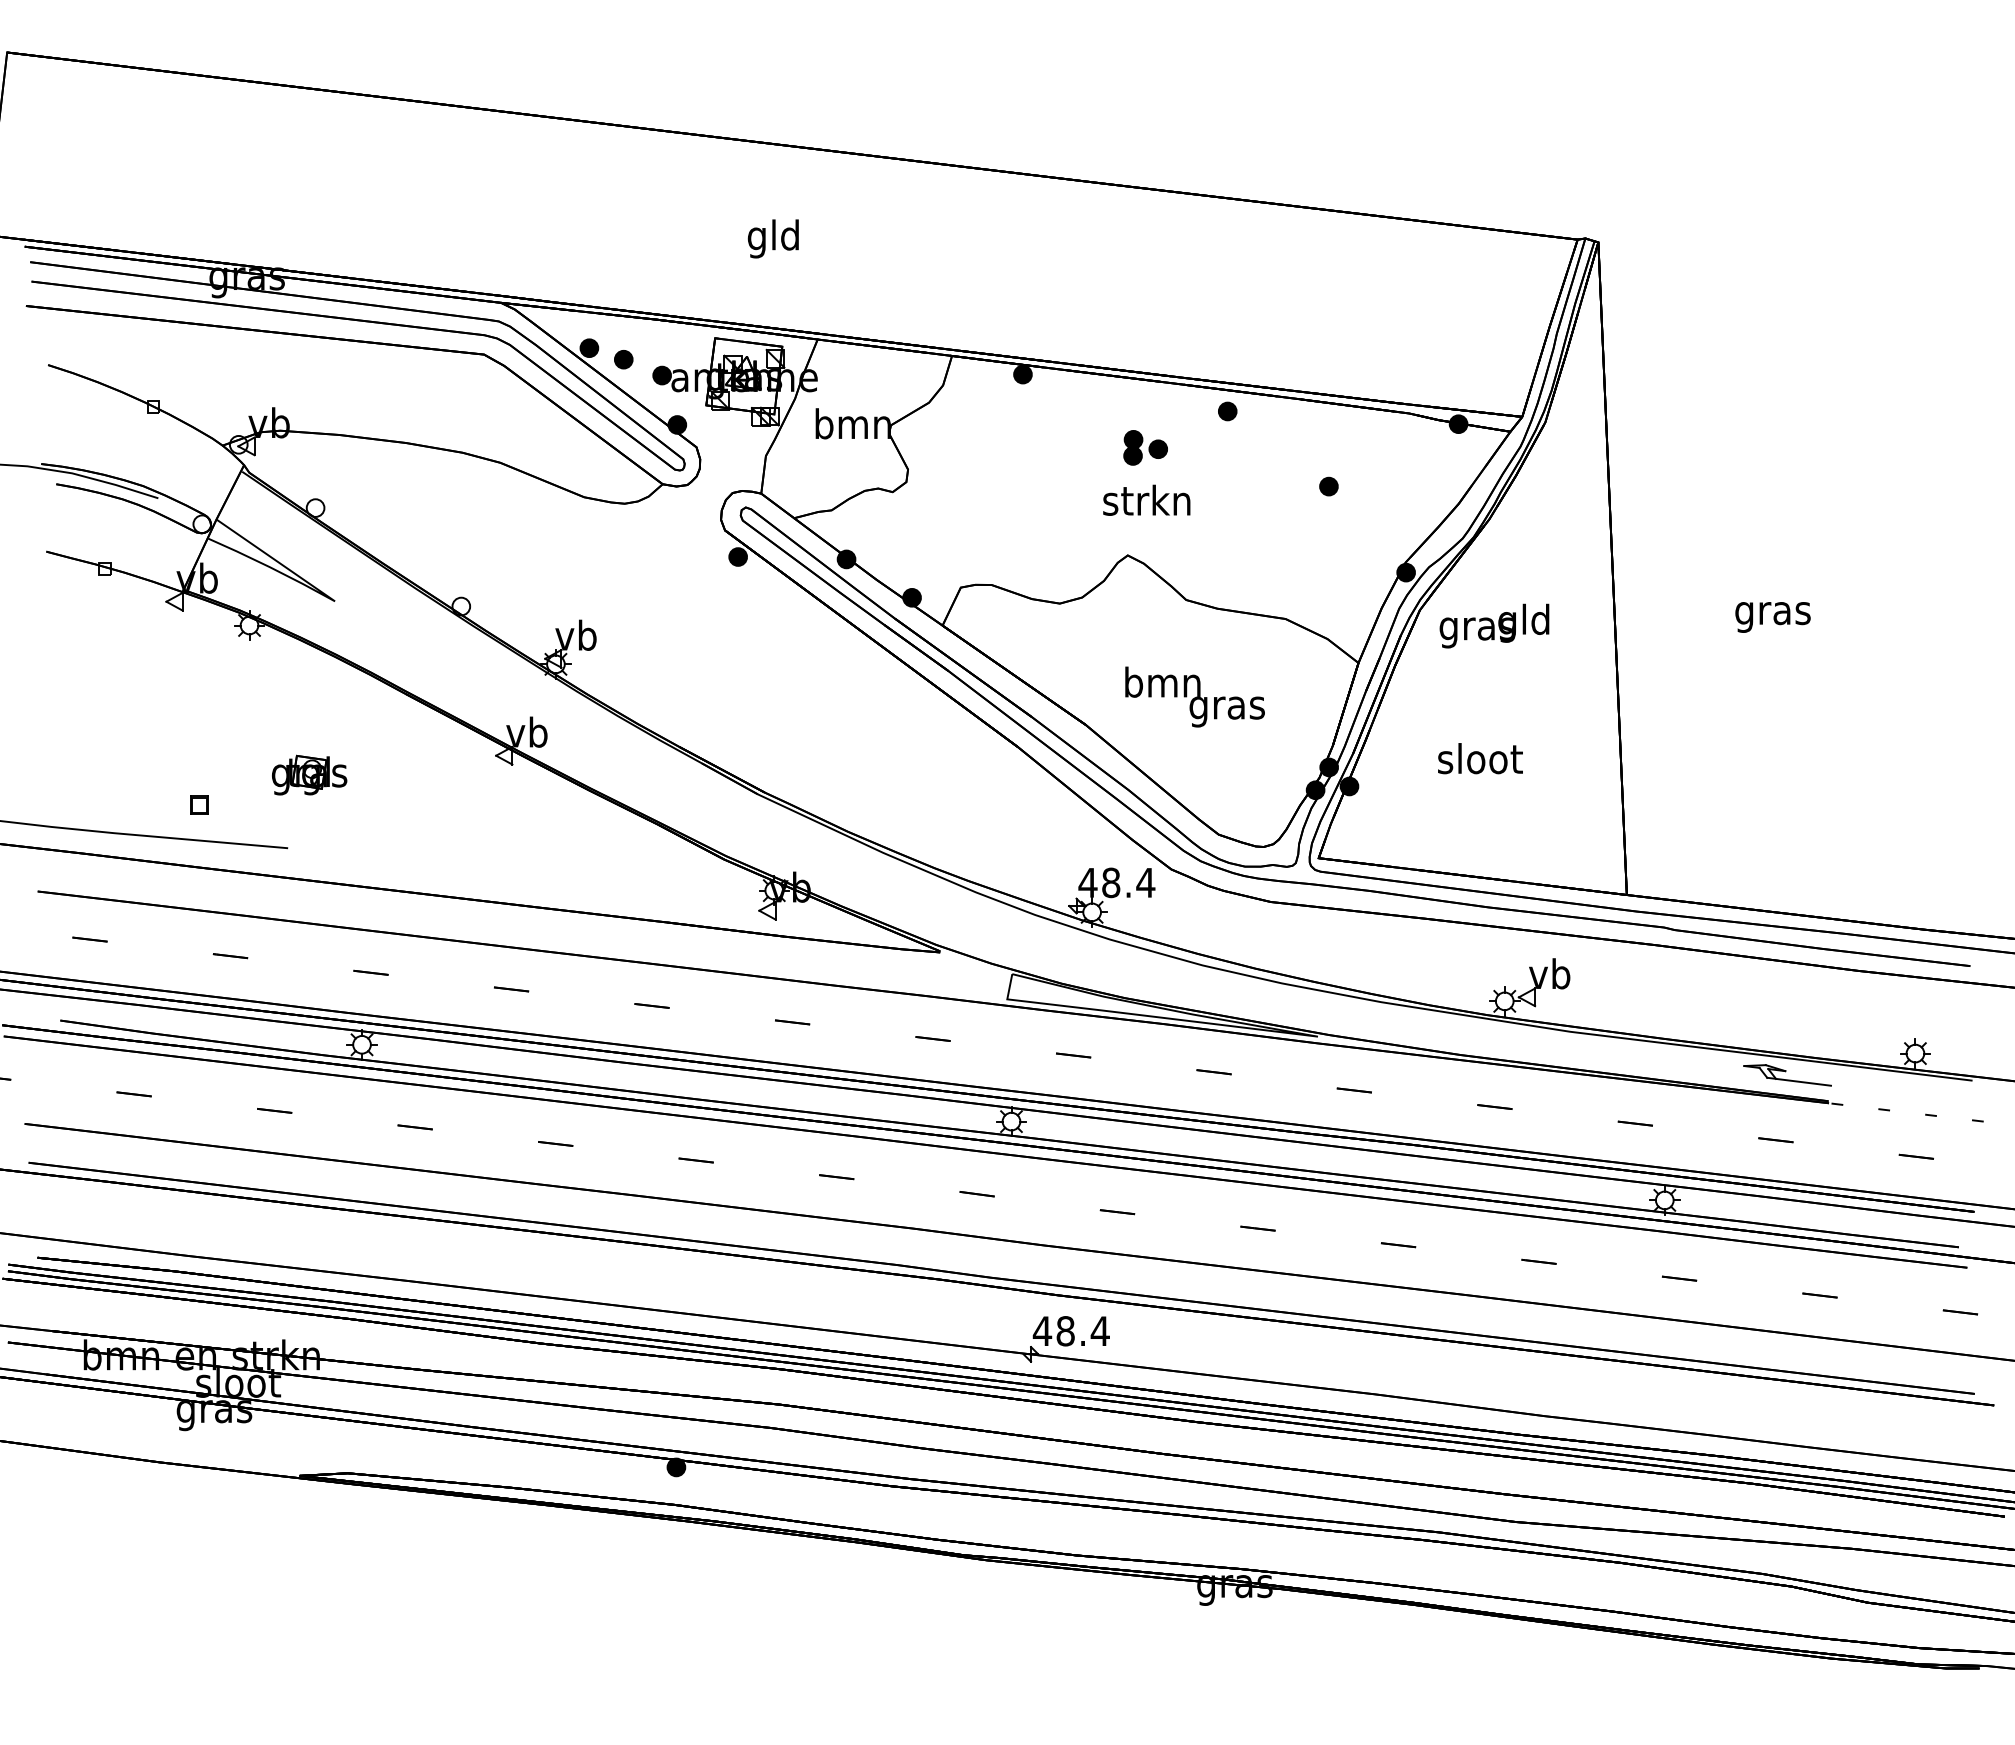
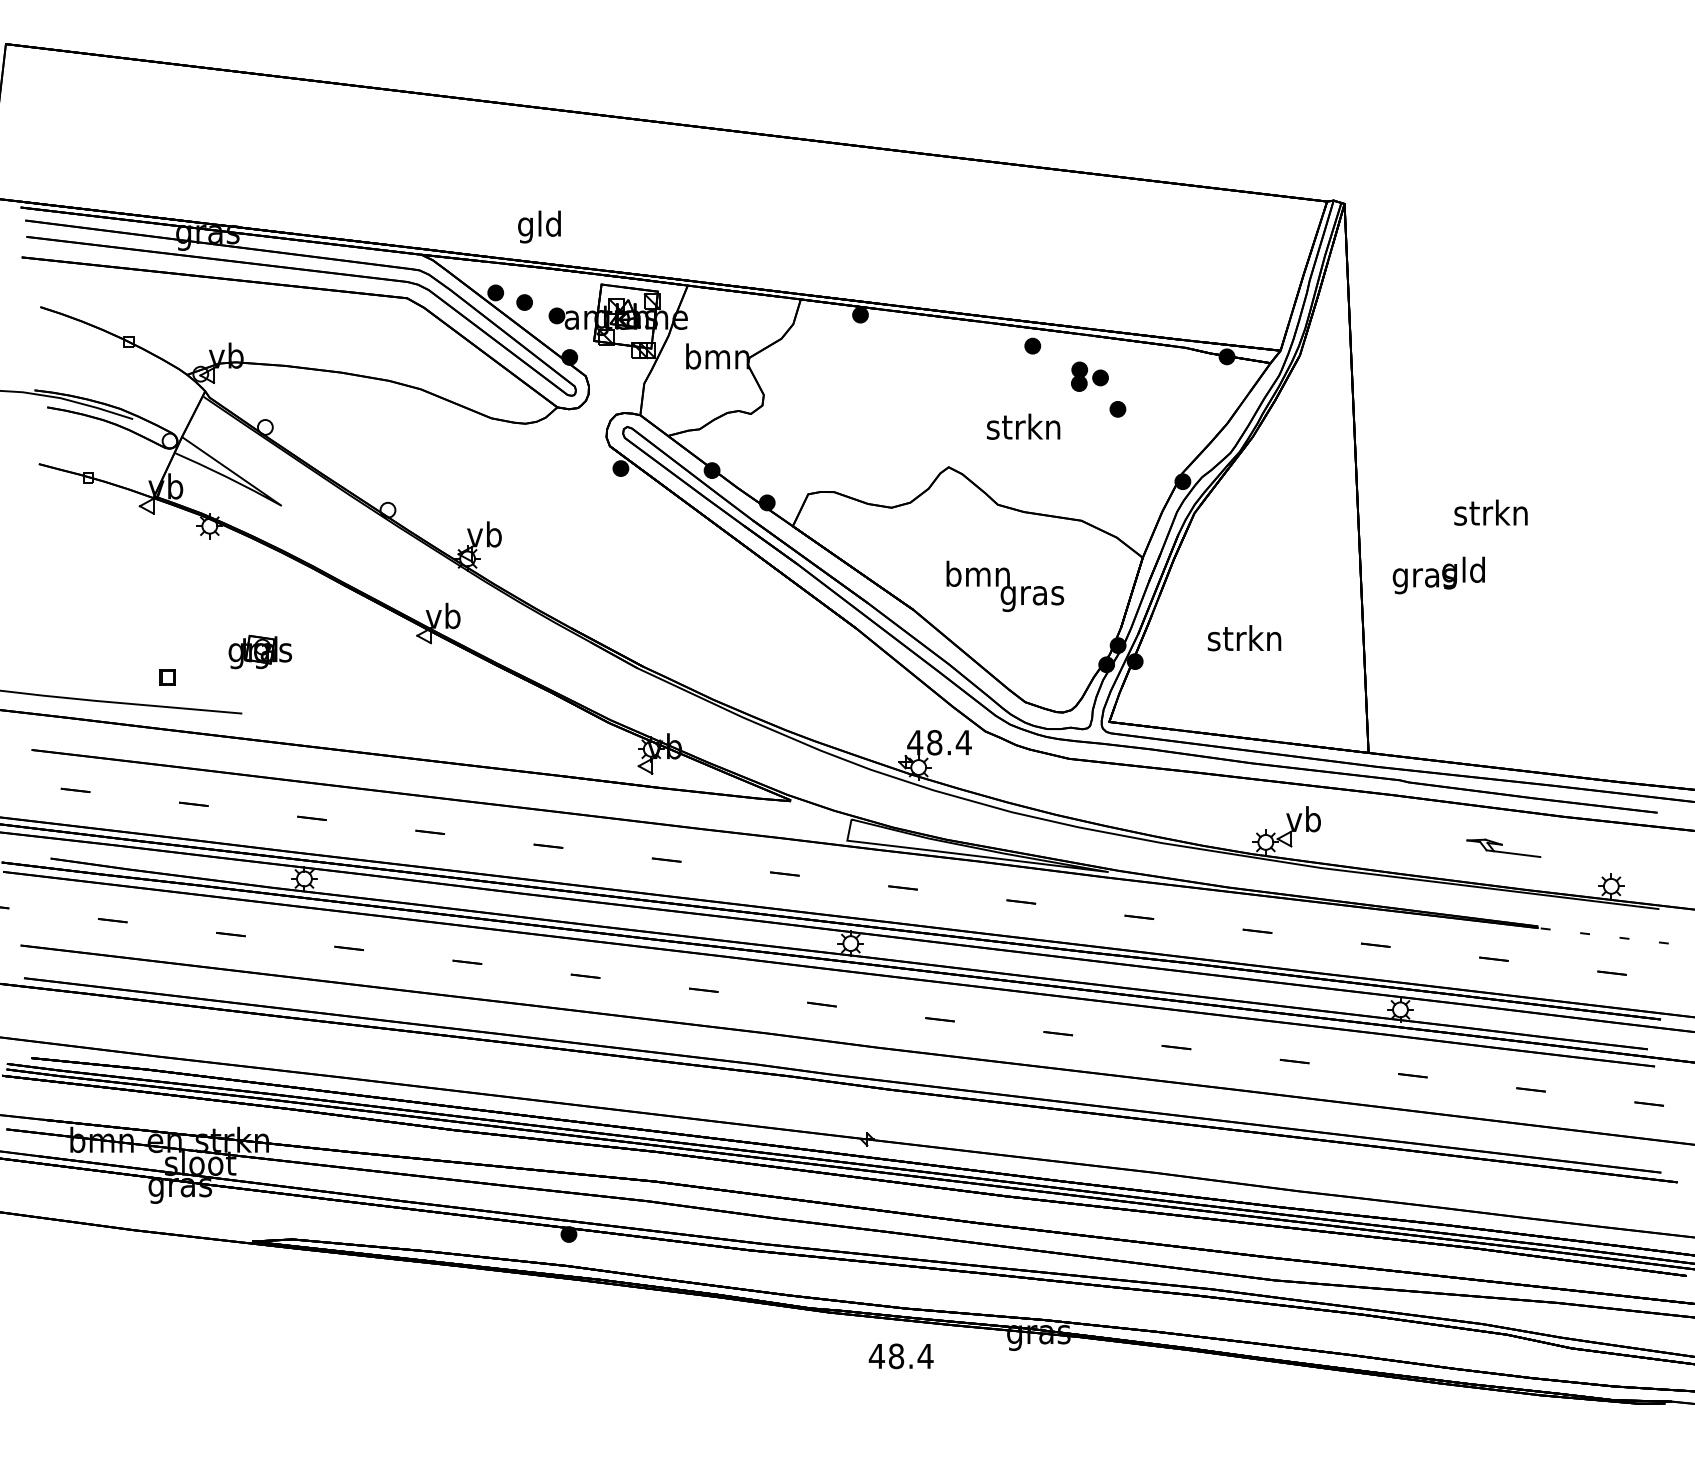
text: (772, 238) -> (538, 226), moved
part: (1145, 447) -> (1089, 376), moved
text: (1146, 499) -> (1023, 426), moved
text: (1771, 613) -> (1490, 516), gras -> strkn
text: (1494, 625) -> (1438, 574), moved
text: (1478, 758) -> (1243, 638), sloot -> strkn
part: (1787, 1075) -> (1503, 848), moved
text: (1070, 1331) -> (900, 1356), moved

